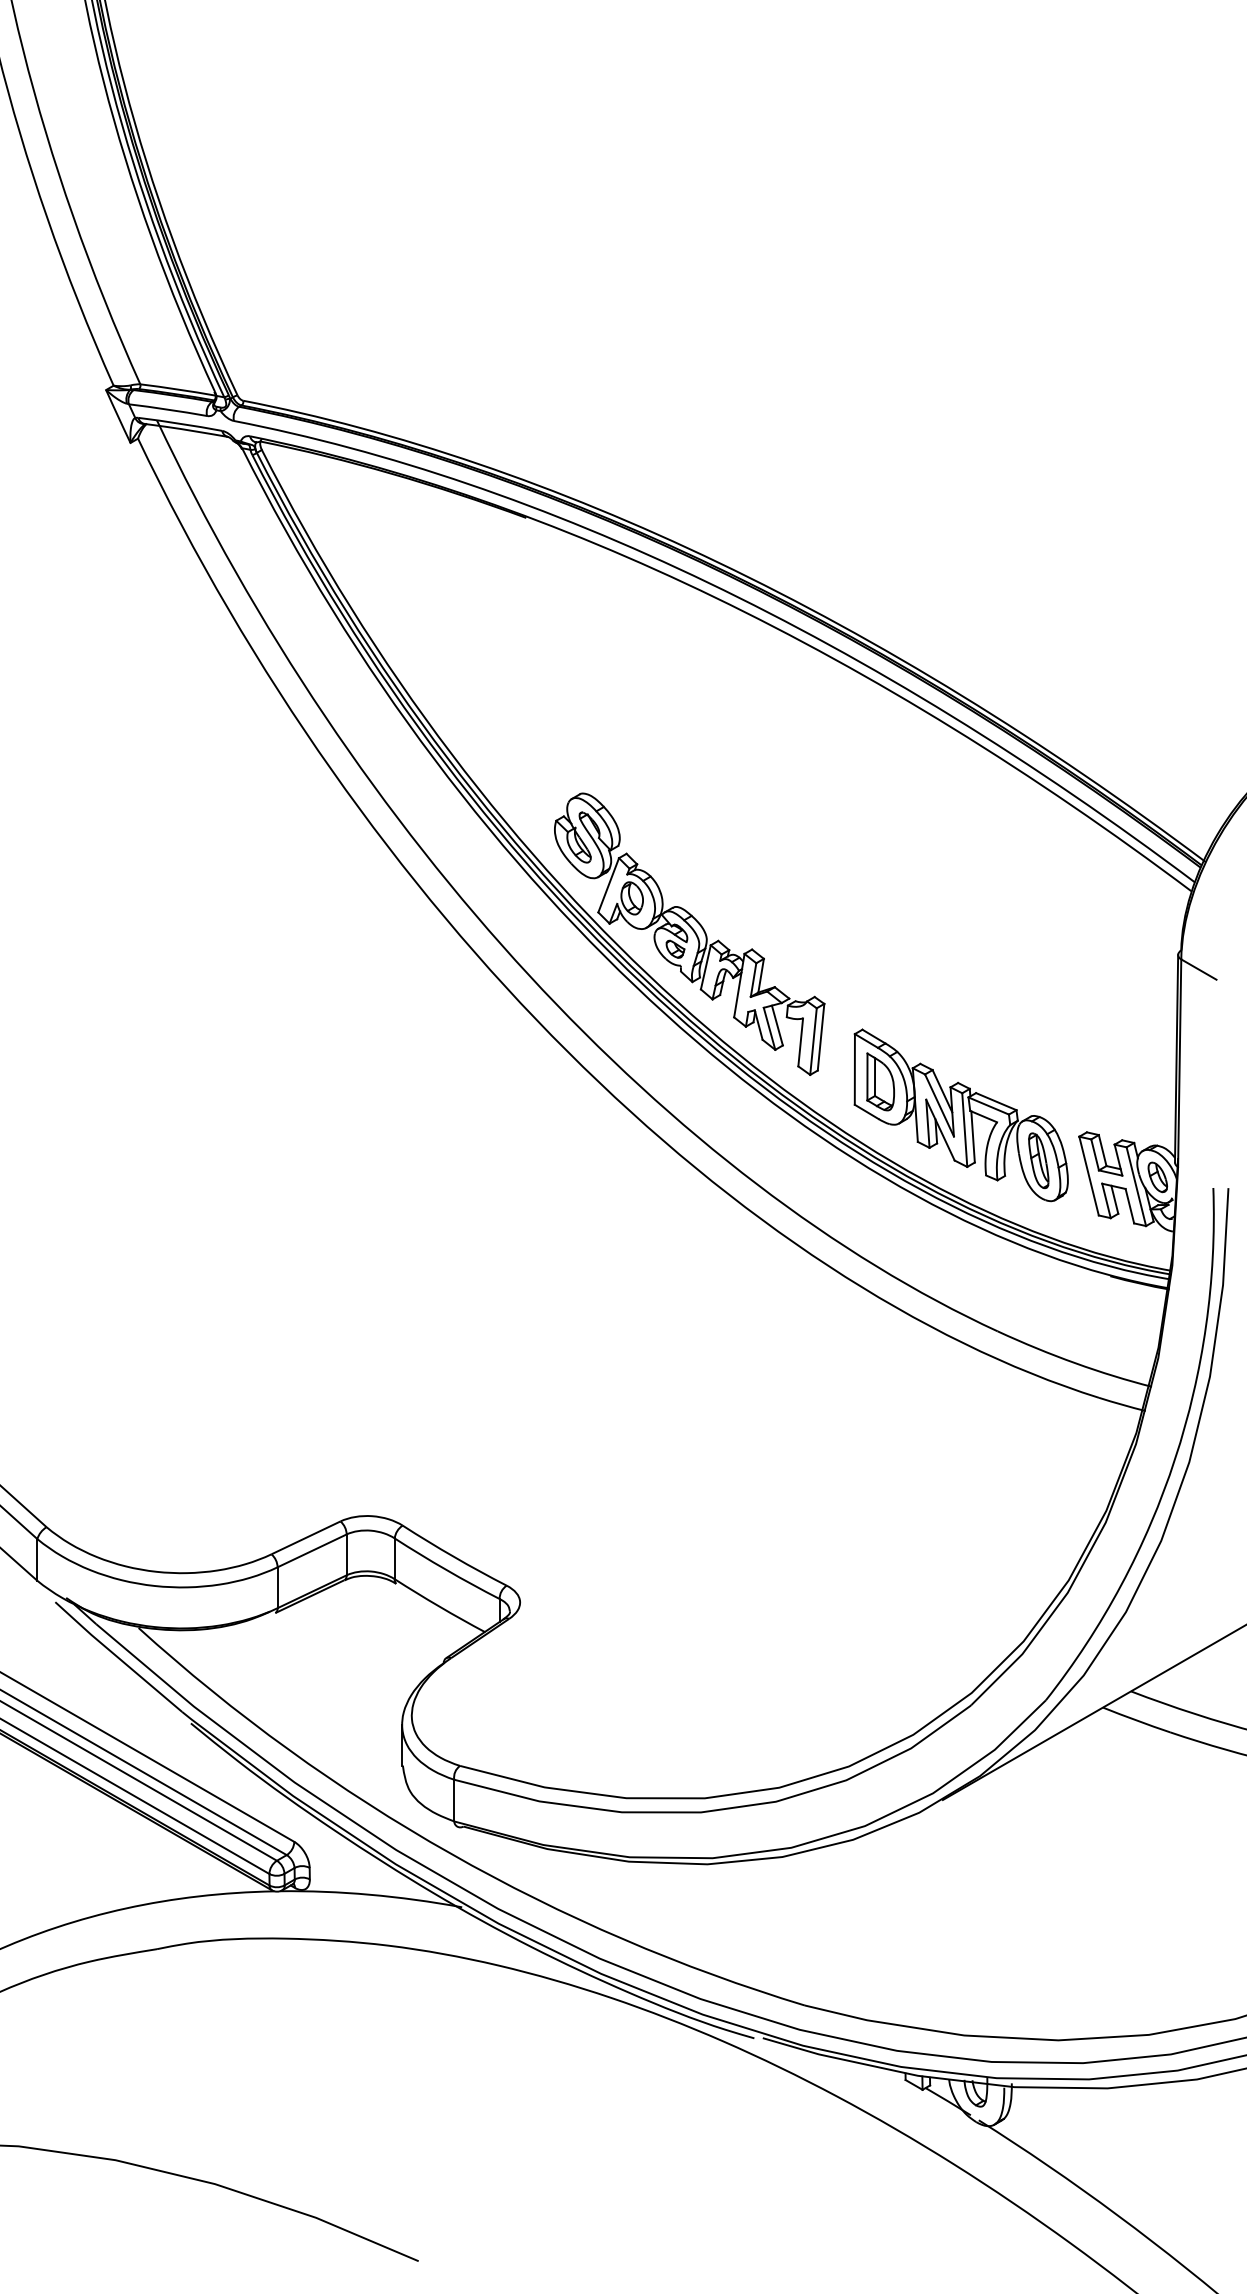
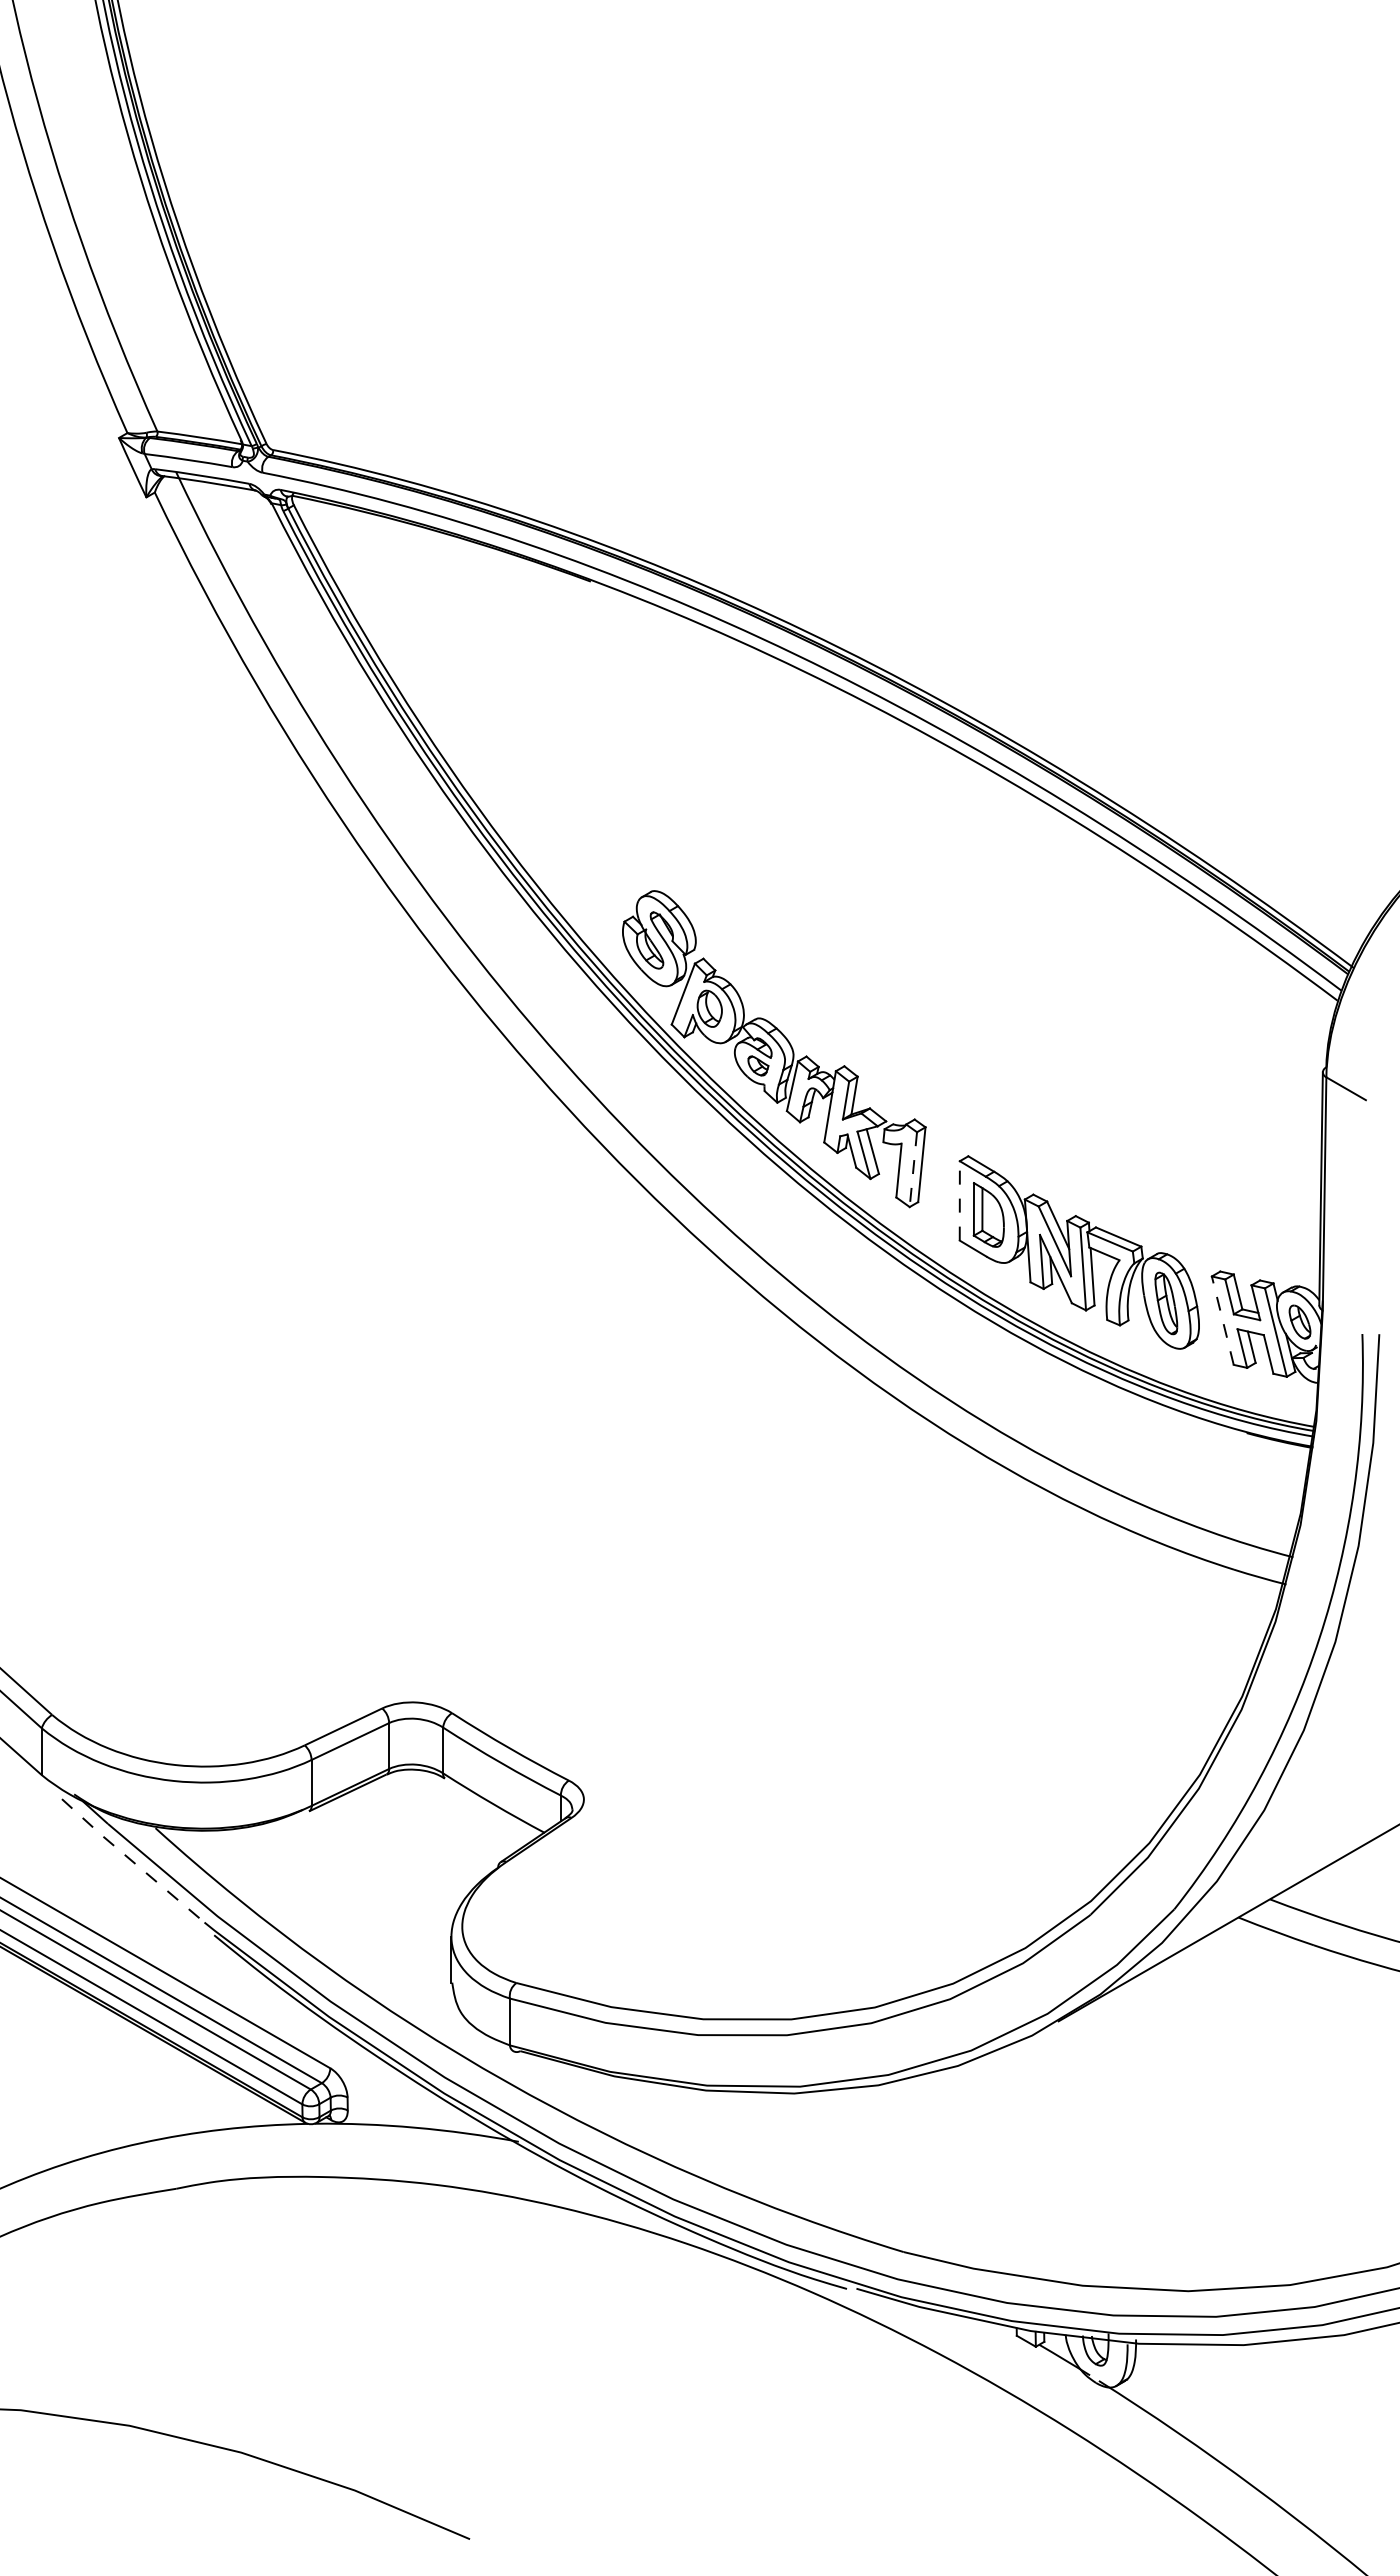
line: (813, 1041) -> (913, 1169), solid -> dashed
line: (854, 1069) -> (959, 1200), solid -> dashed
line: (1088, 1175) -> (1222, 1320), solid -> dashed
line: (118, 1657) -> (132, 1861), solid -> dashed

